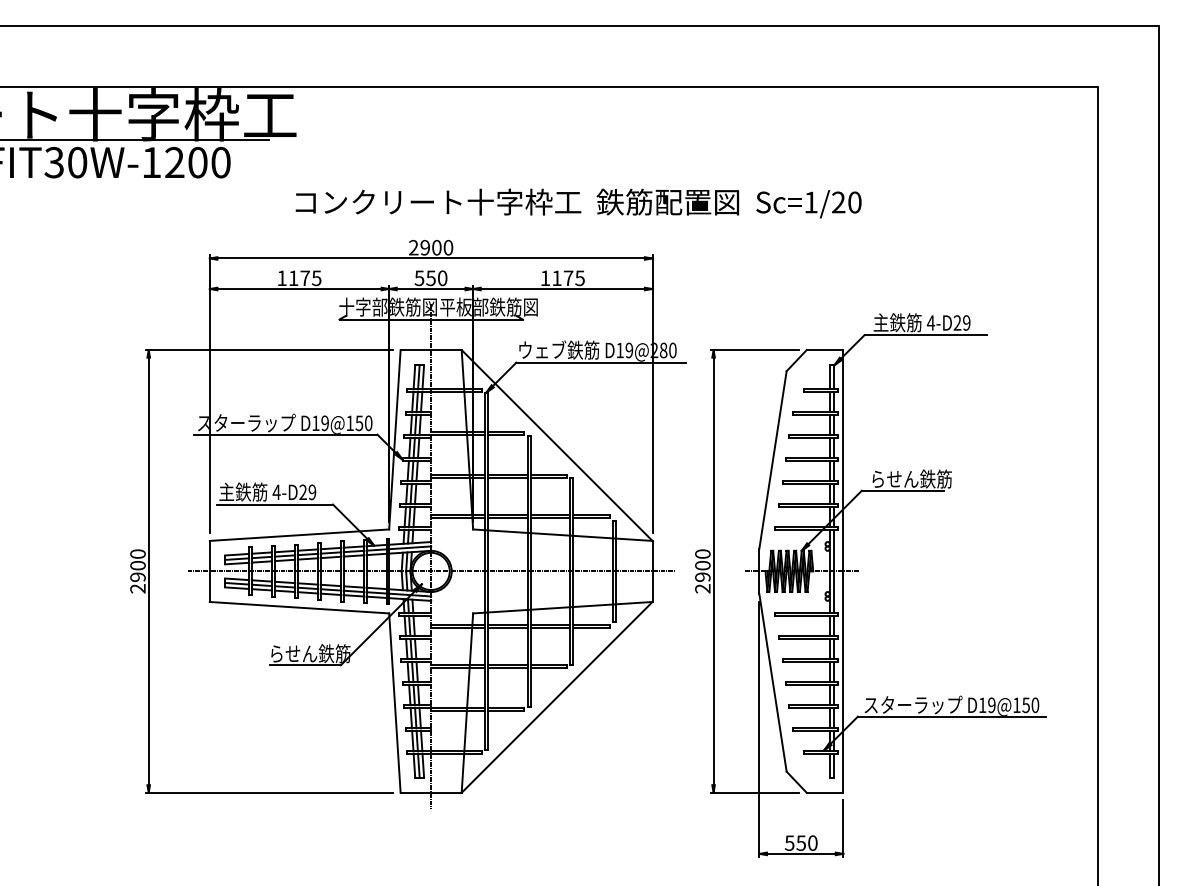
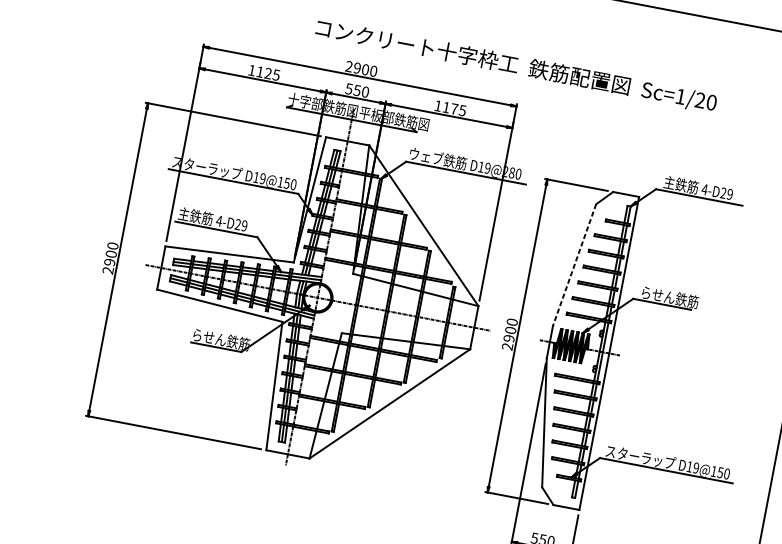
text: (578, 203) -> (516, 66), moved
text: (304, 277) -> (267, 72), 1175 -> 1125
line: (773, 459) -> (574, 264), solid -> dashed

